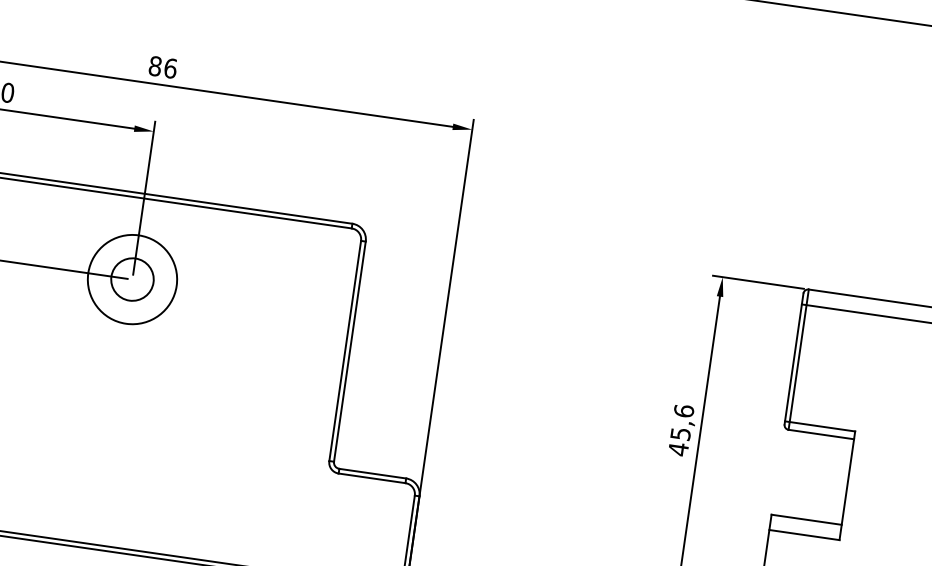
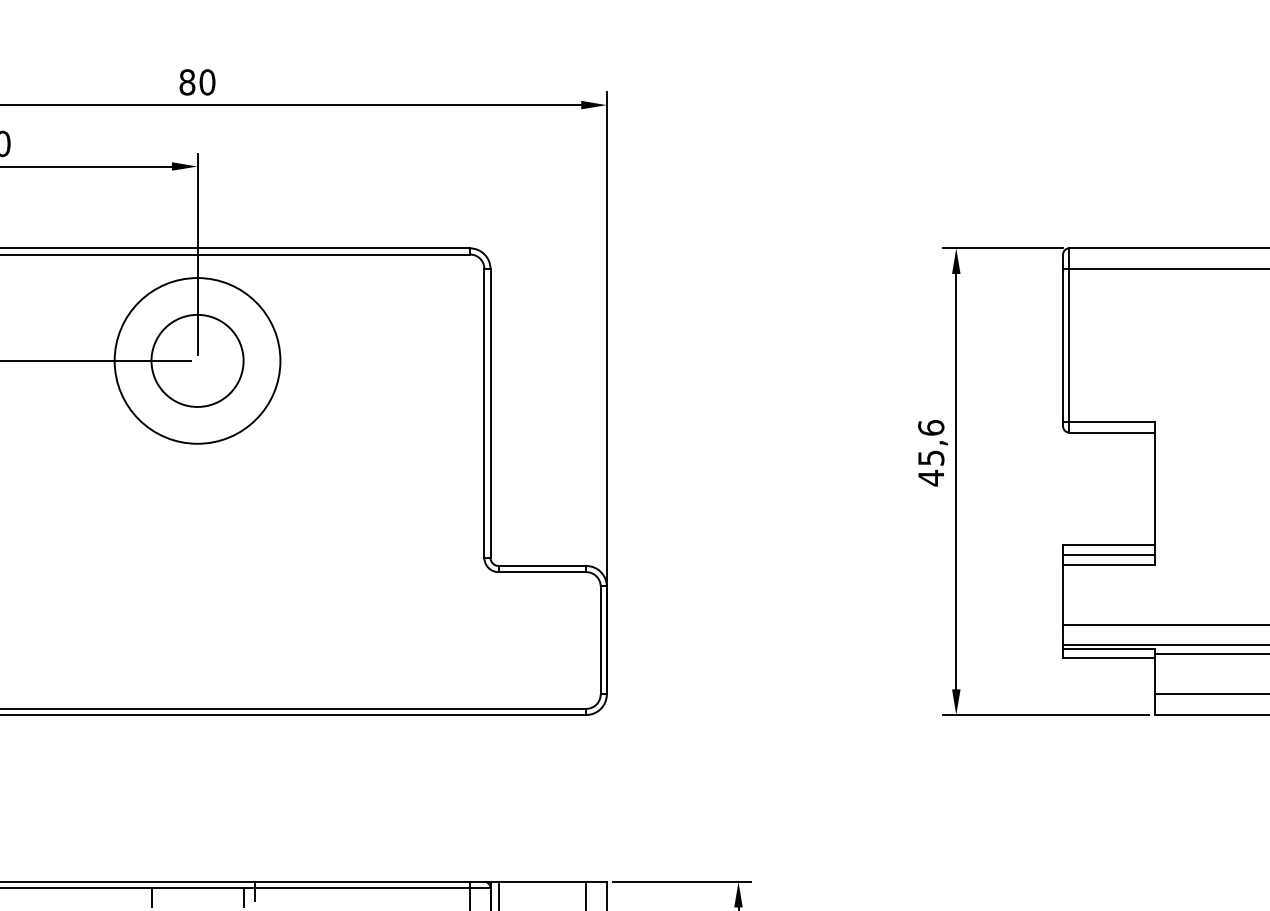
text: (170, 68) -> (207, 82), 86 -> 80
circle: (132, 279) -> (197, 360), size x1.43
circle: (132, 279) -> (197, 360), size x1.67
line: (805, 527) -> (1109, 554), added

